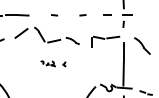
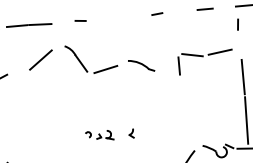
line: (54, 15) -> (80, 21), moved
part: (53, 63) -> (110, 134), moved

